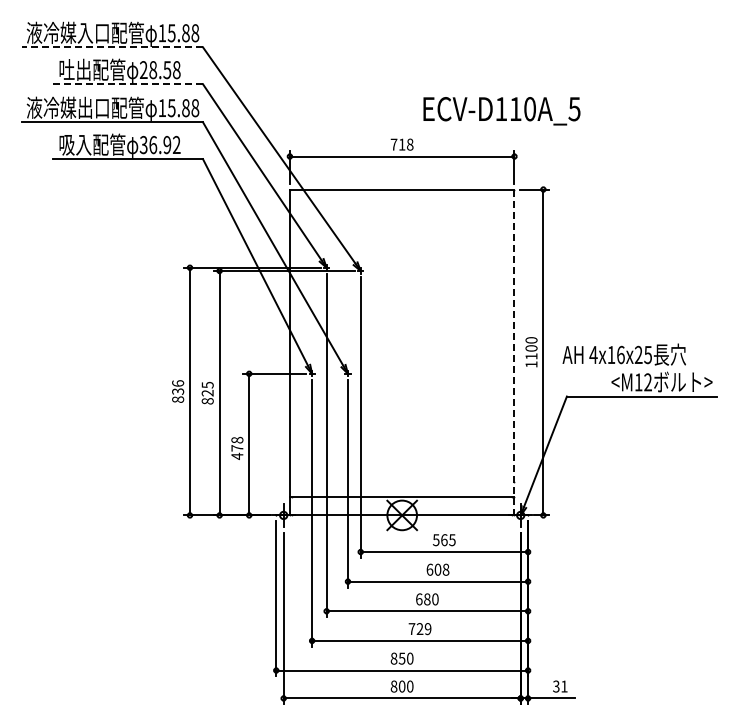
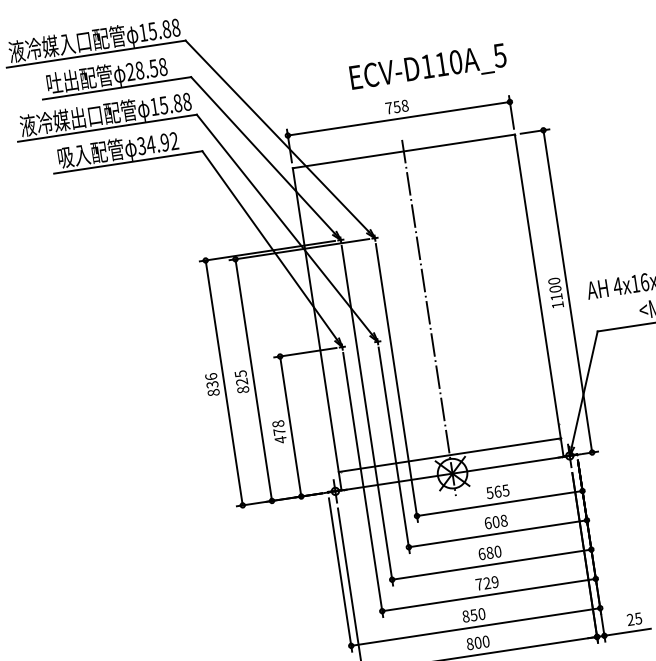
line: (112, 47) -> (96, 54), dashed -> solid
line: (128, 84) -> (117, 88), dashed -> solid
text: (501, 111) -> (428, 68), moved
text: (152, 144) -> (150, 144), 36.92 -> 34.92
text: (401, 144) -> (396, 107), 718 -> 758
line: (514, 352) -> (539, 295), dashed -> solid
line: (402, 357) -> (429, 317), added
text: (560, 686) -> (634, 619), 31 -> 25

